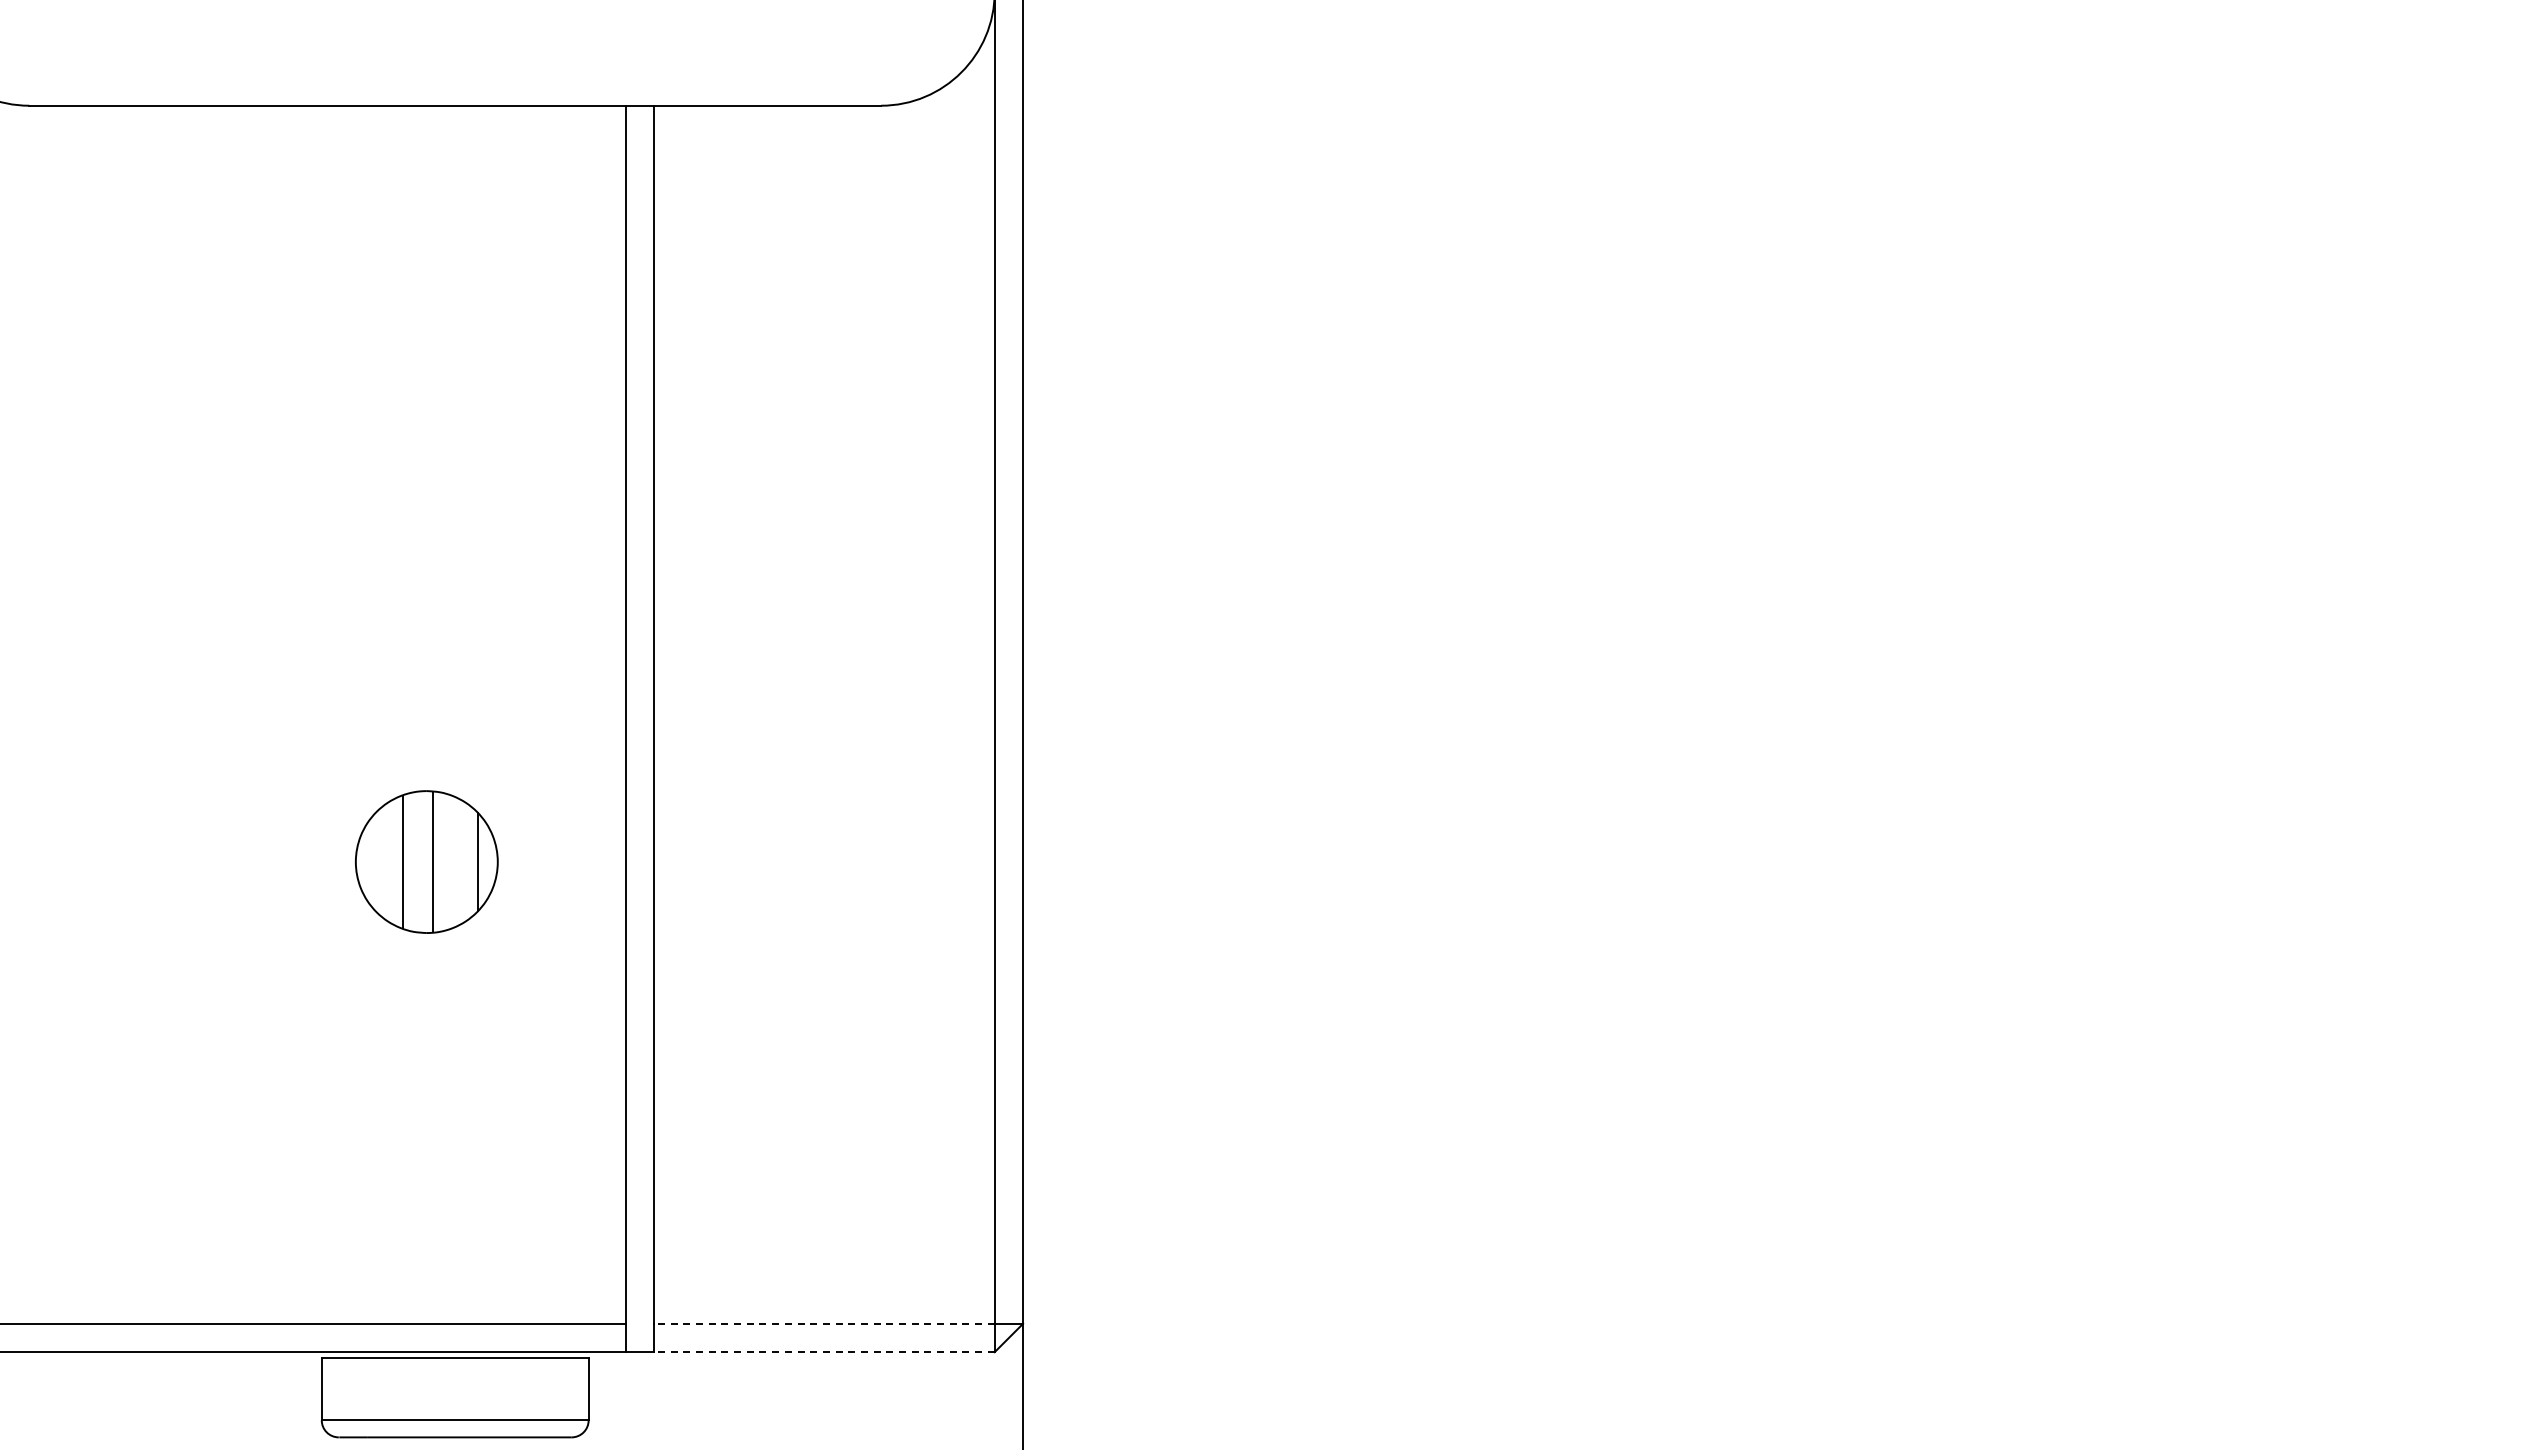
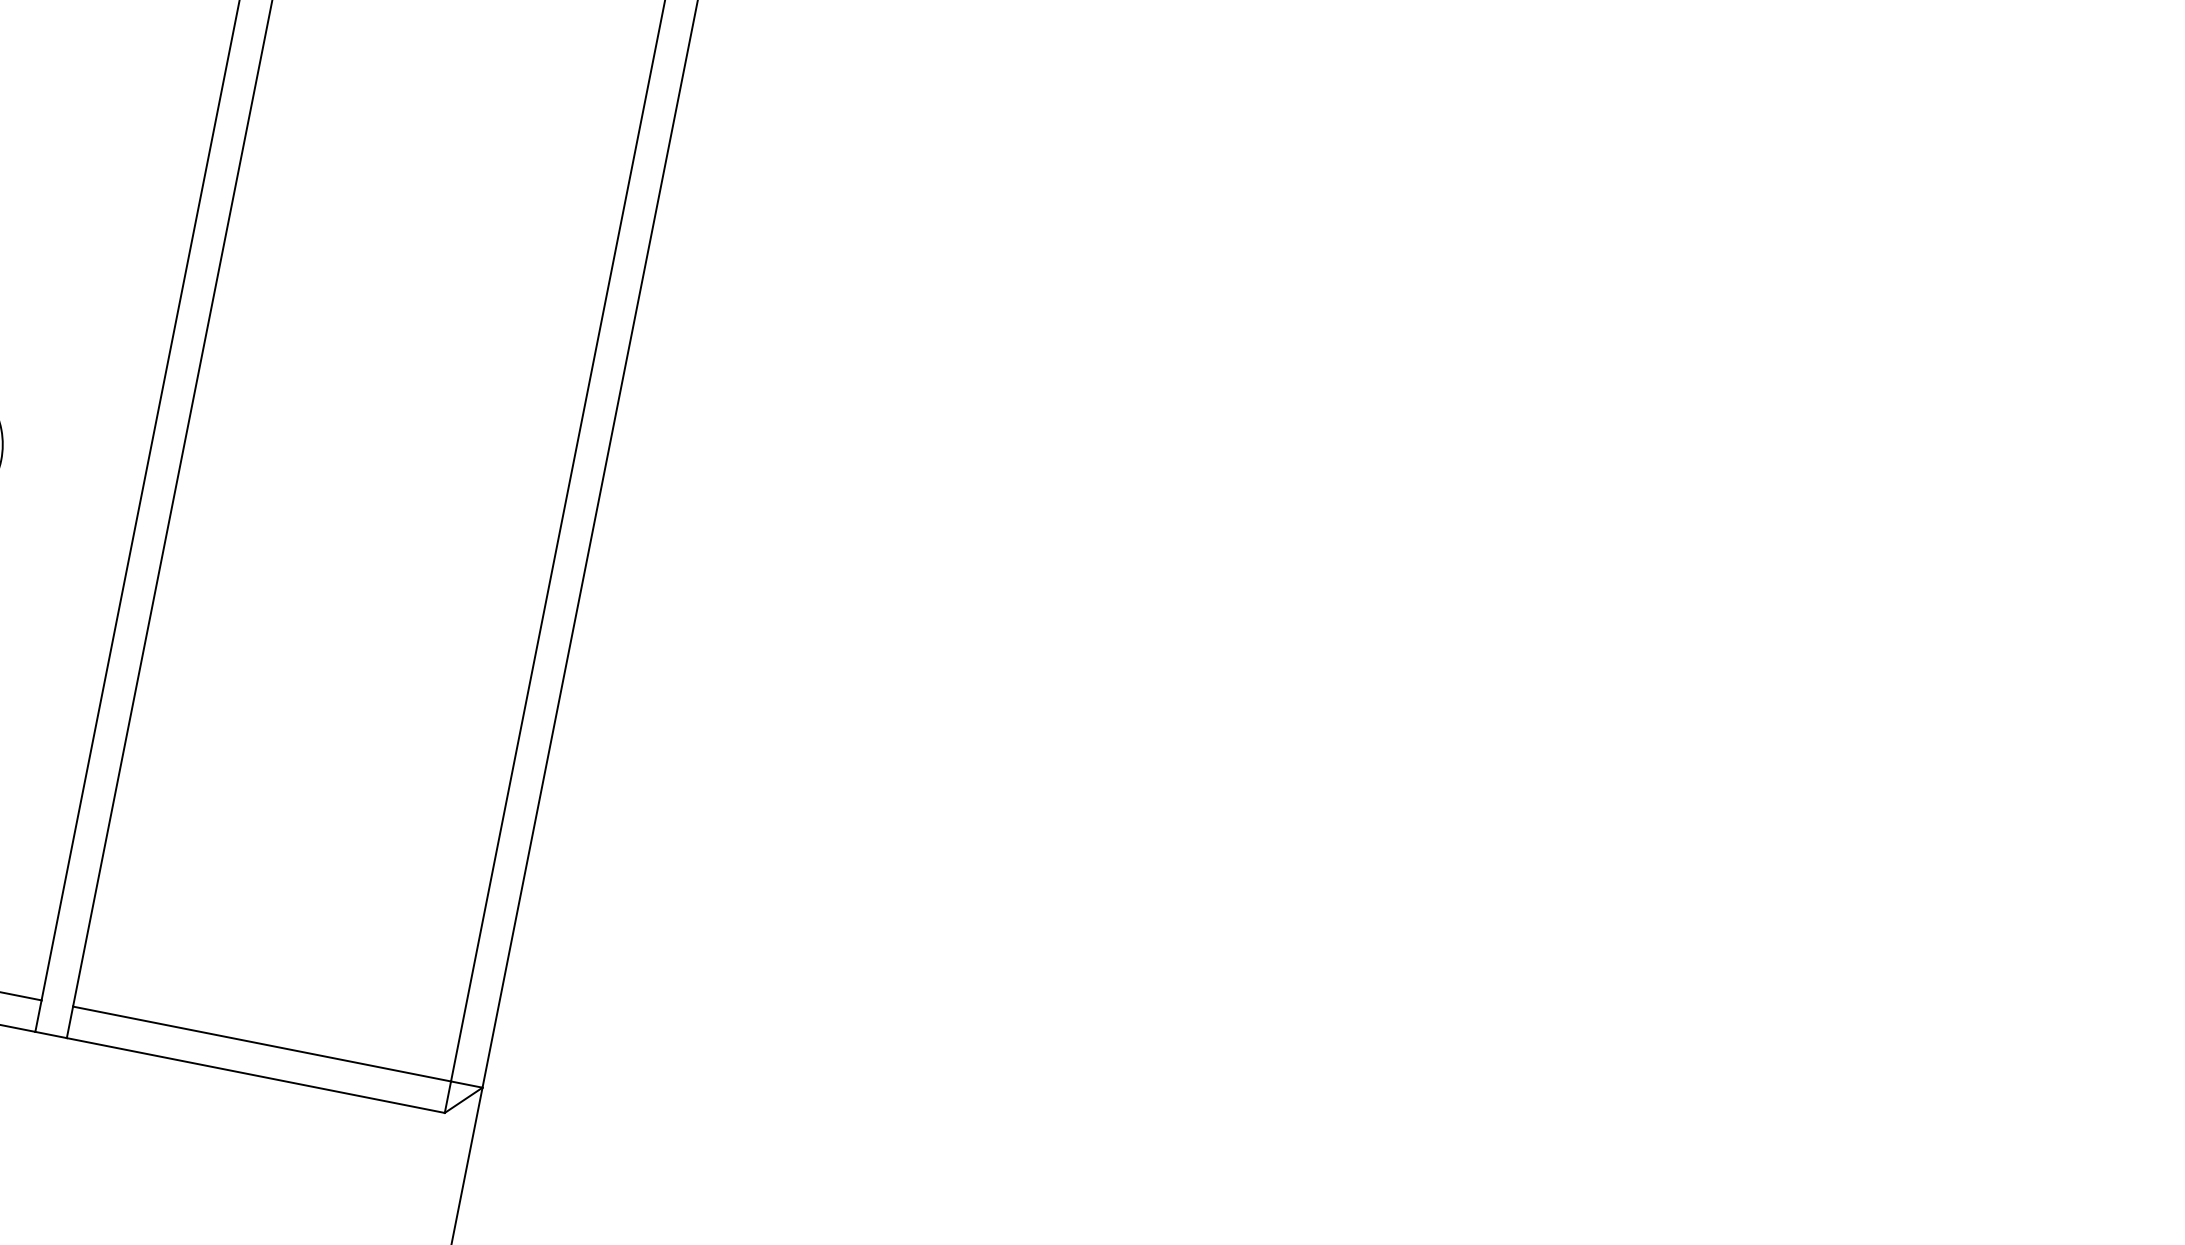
line: (823, 1323) -> (261, 1043), dashed -> solid
line: (823, 1352) -> (254, 1075), dashed -> solid

